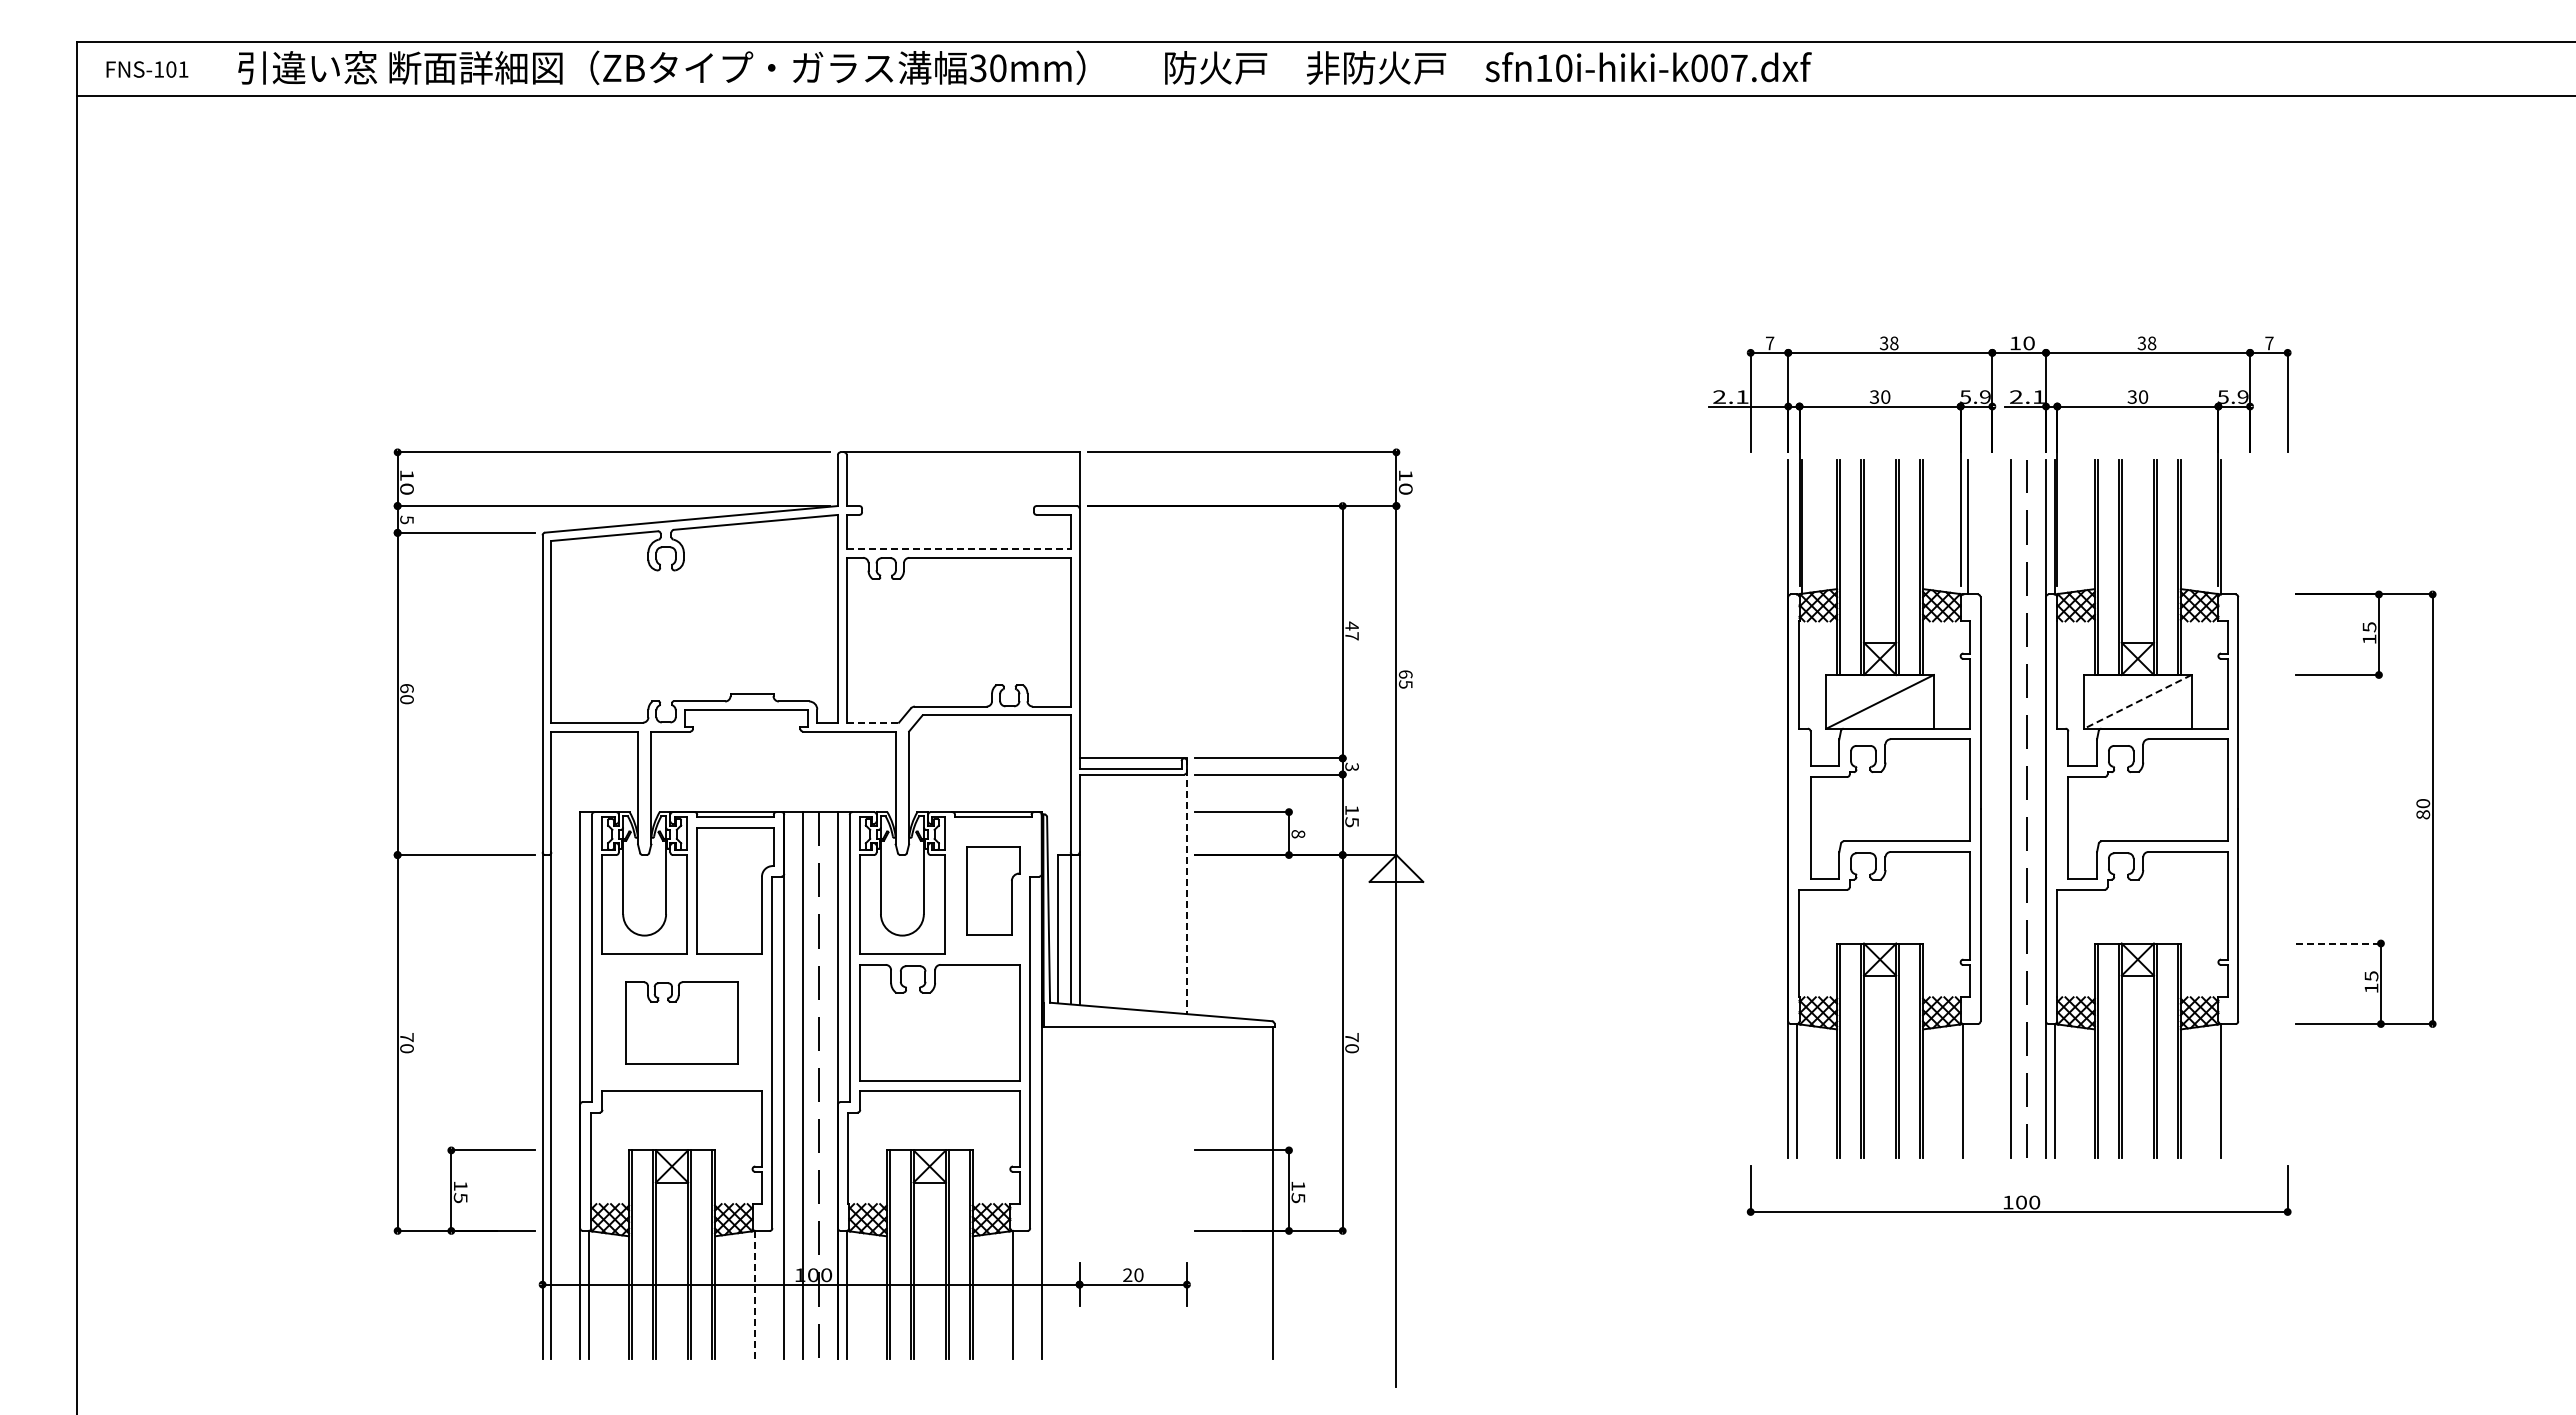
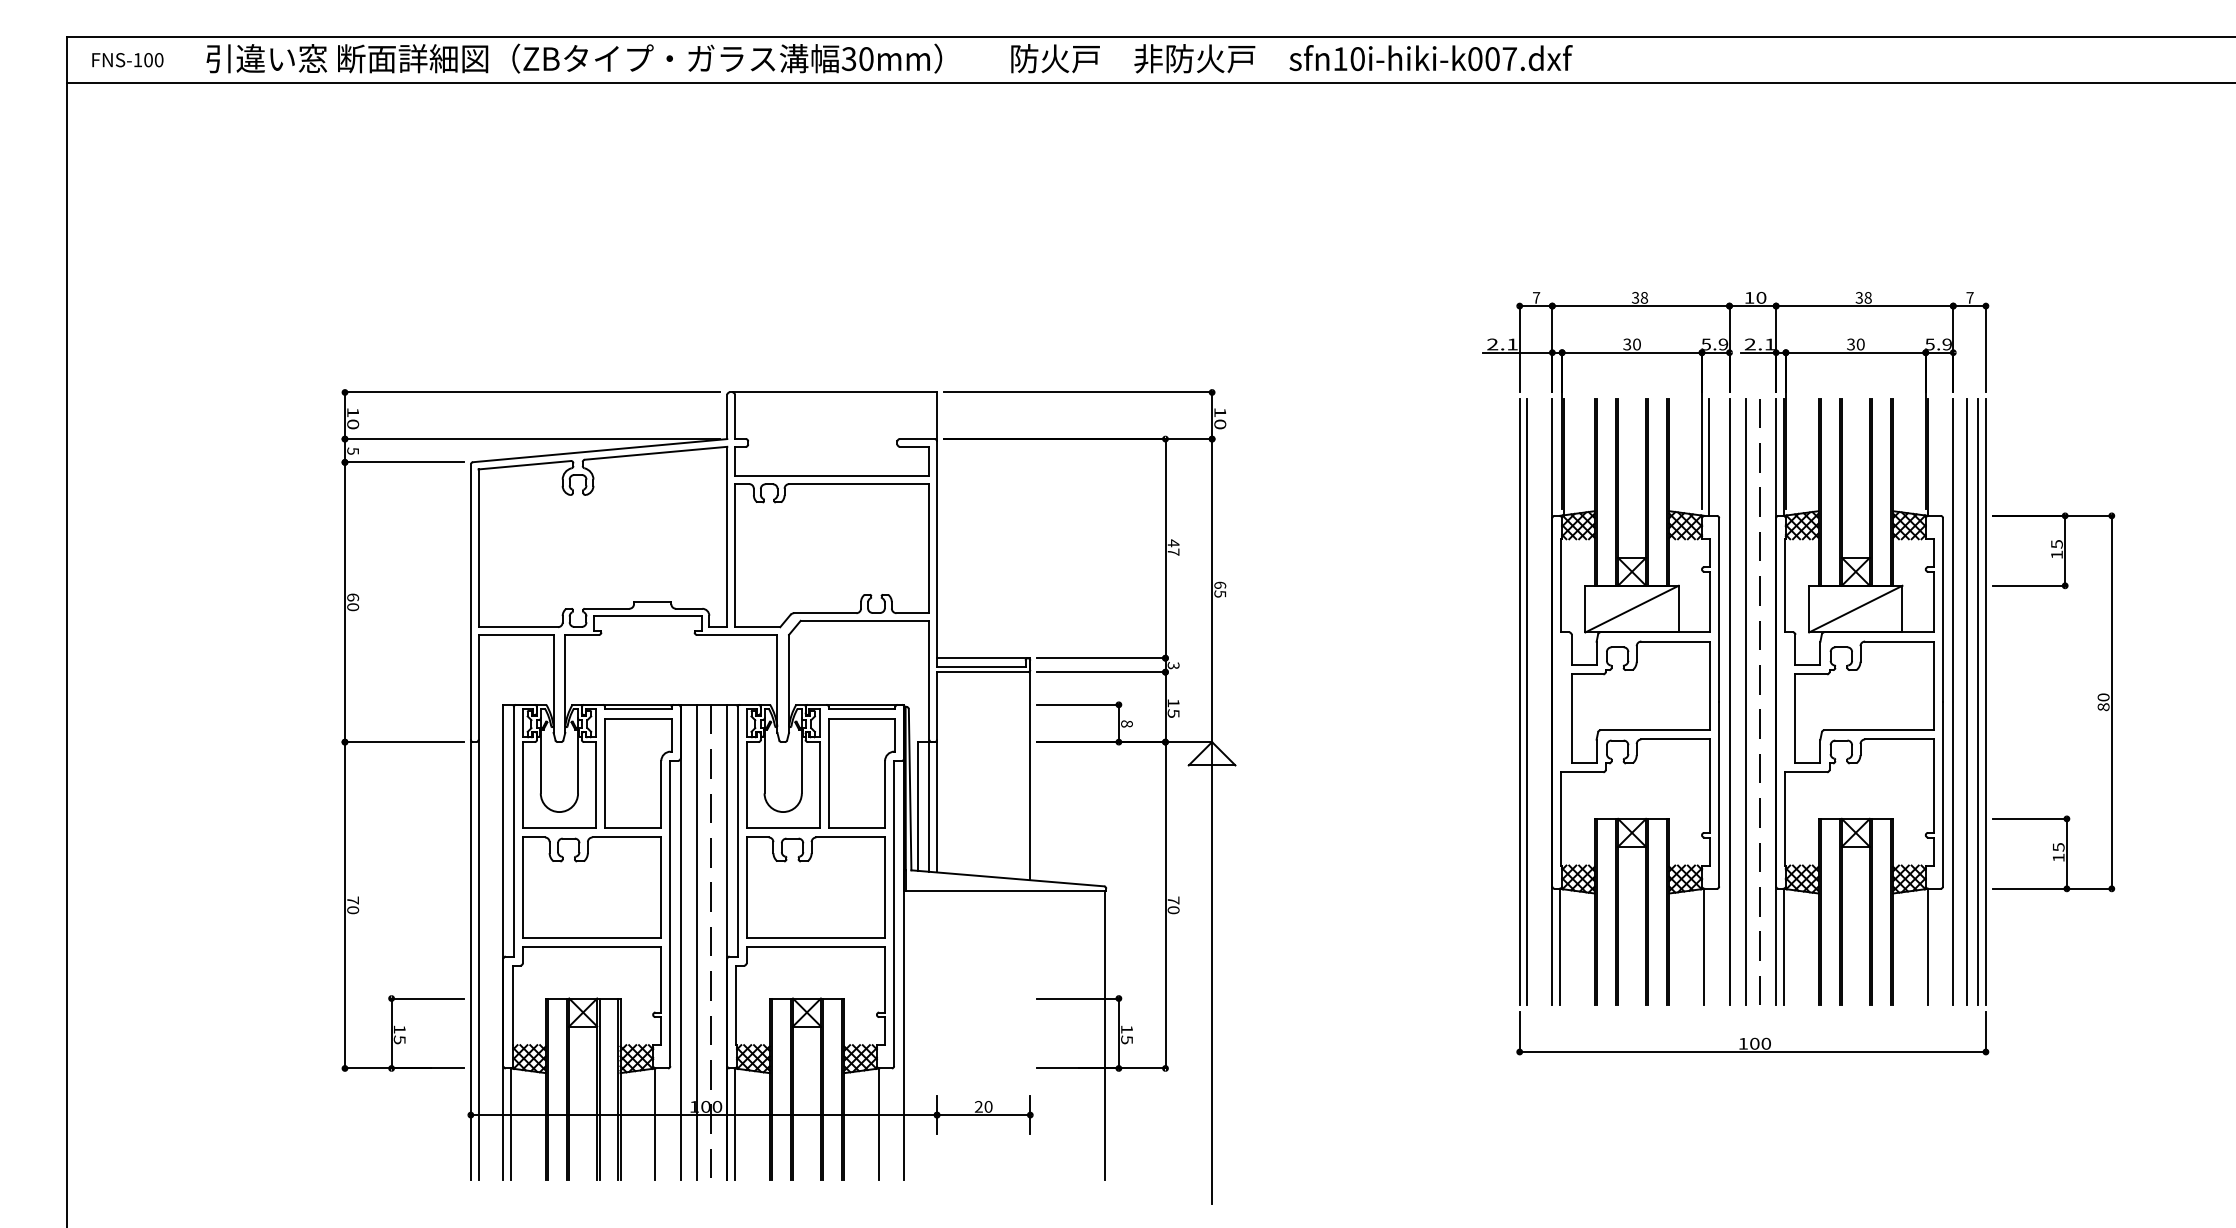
text: (183, 69) -> (159, 60), FNS-101 -> FNS-100
line: (958, 548) -> (831, 475), dashed -> solid
line: (2137, 702) -> (1855, 609), dashed -> solid
line: (873, 722) -> (758, 627), dashed -> solid
line: (2265, 808) -> (1966, 701), added
line: (1750, 809) -> (1519, 702), added
line: (1759, 809) -> (1527, 702), added
line: (1992, 809) -> (1729, 702), added
line: (2250, 809) -> (1953, 702), added
line: (2278, 809) -> (1977, 702), added
line: (2287, 809) -> (1985, 702), added
line: (1186, 886) -> (1029, 769), dashed -> solid
part: (993, 890) -> (862, 772), size x1.43
line: (2338, 943) -> (2030, 818), dashed -> solid
part: (681, 1022) -> (591, 887), size x1.43
line: (755, 1294) -> (655, 1123), dashed -> solid

